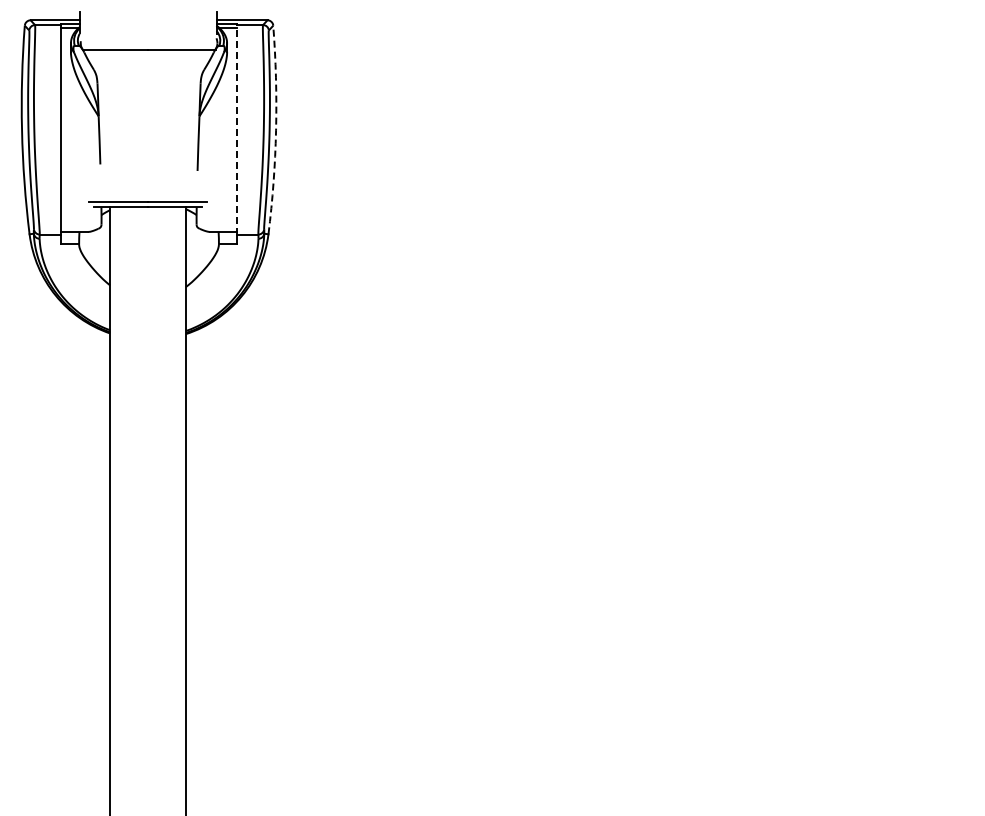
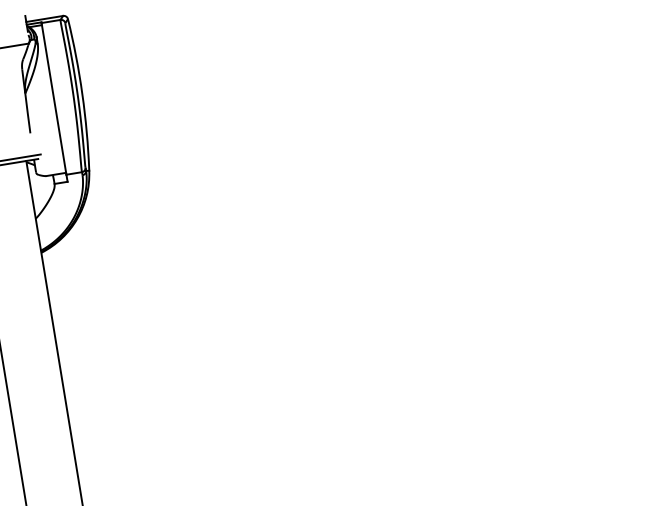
line: (236, 129) -> (53, 98), dashed -> solid
arc: (276, 130) -> (82, 94), dashed -> solid

